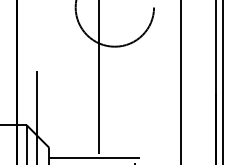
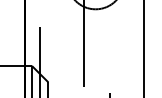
line: (94, 157) -> (80, 89), removed

